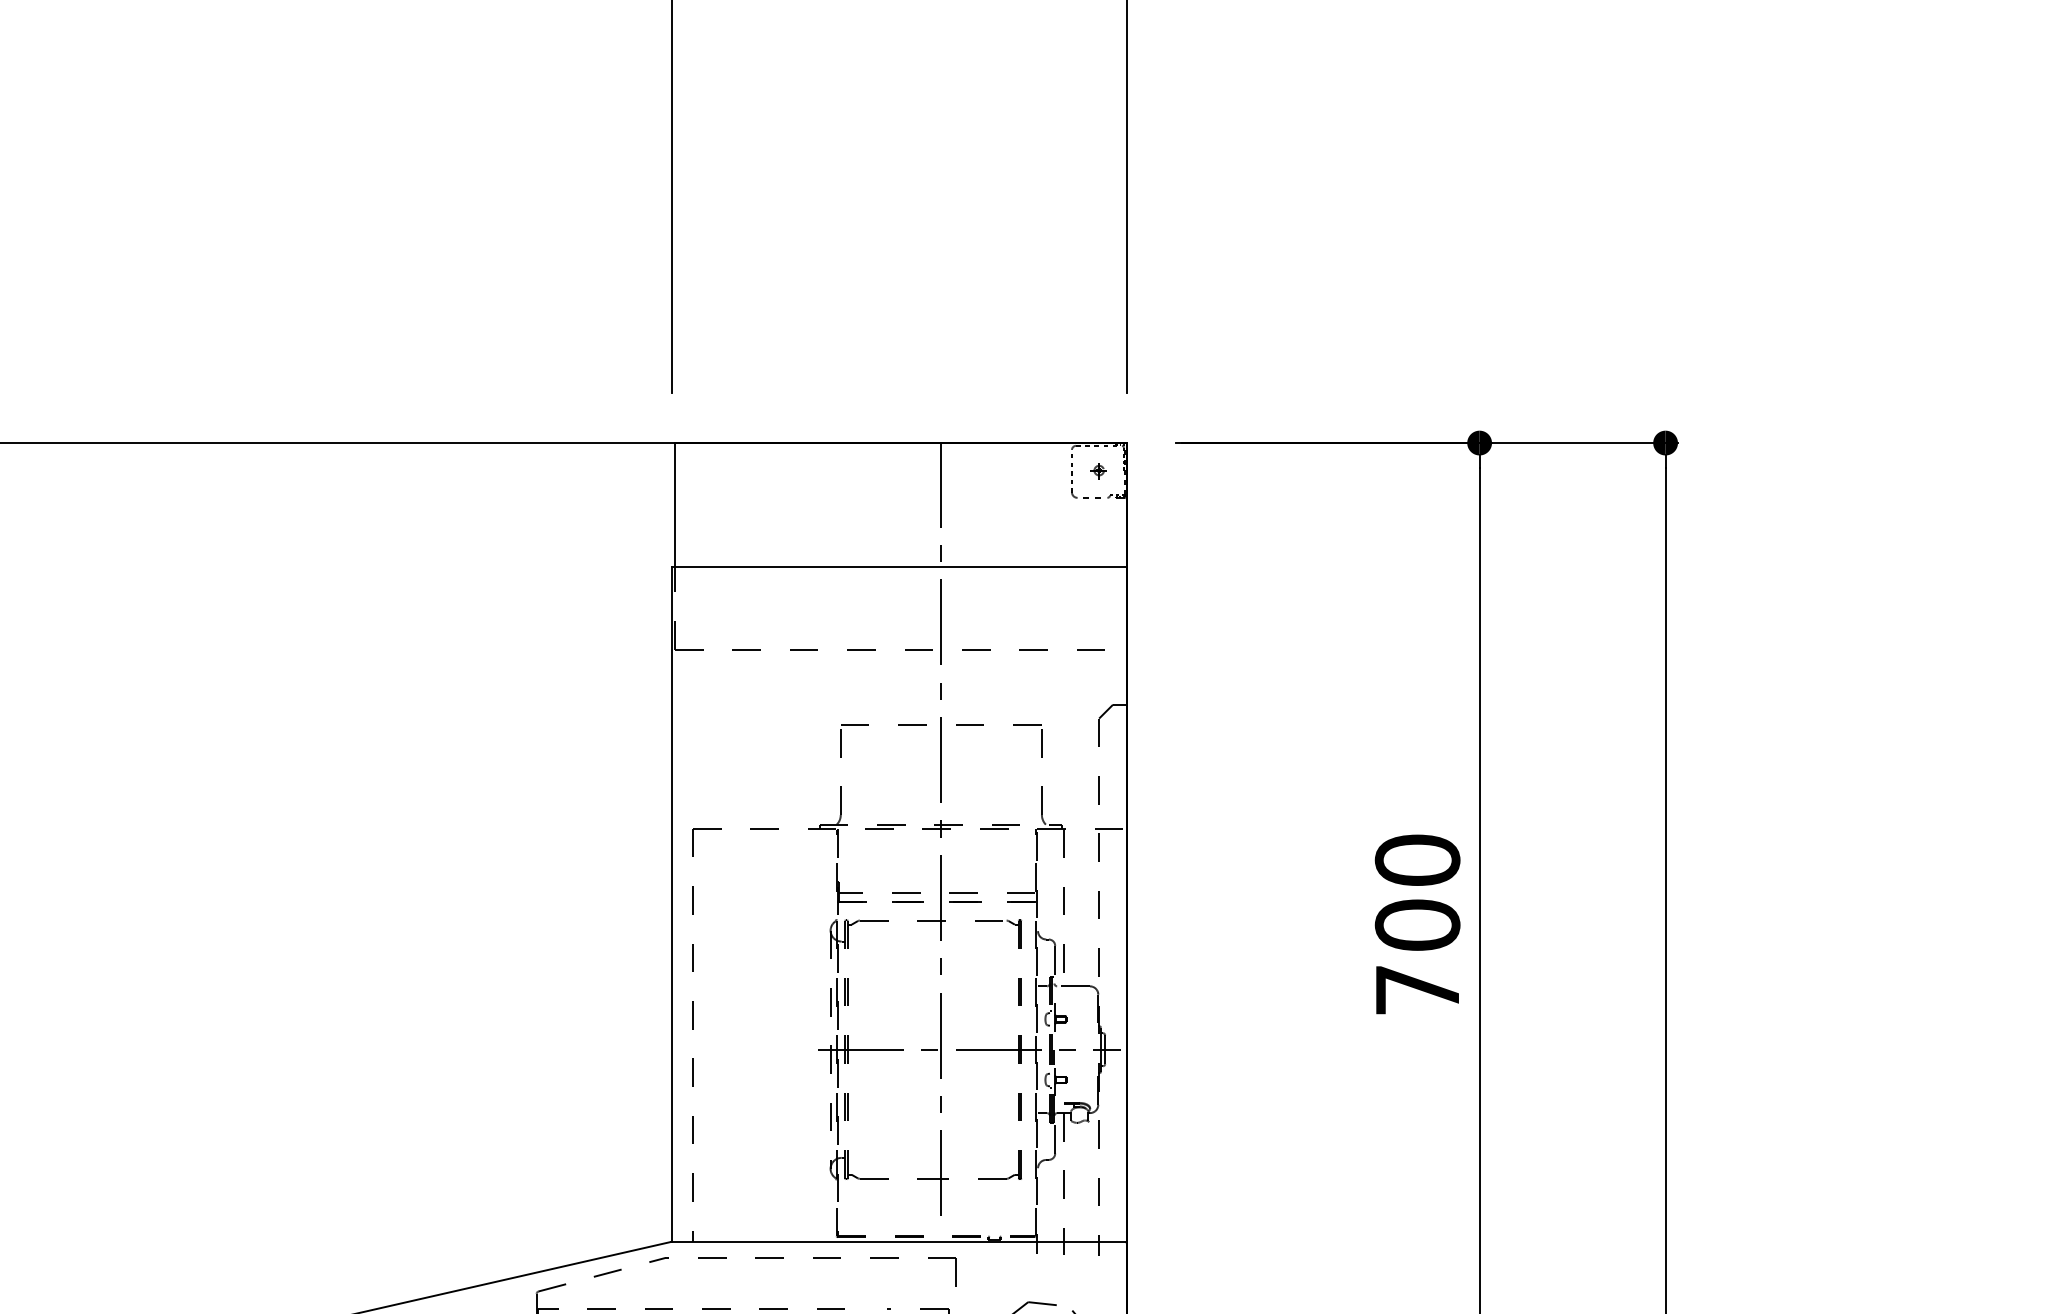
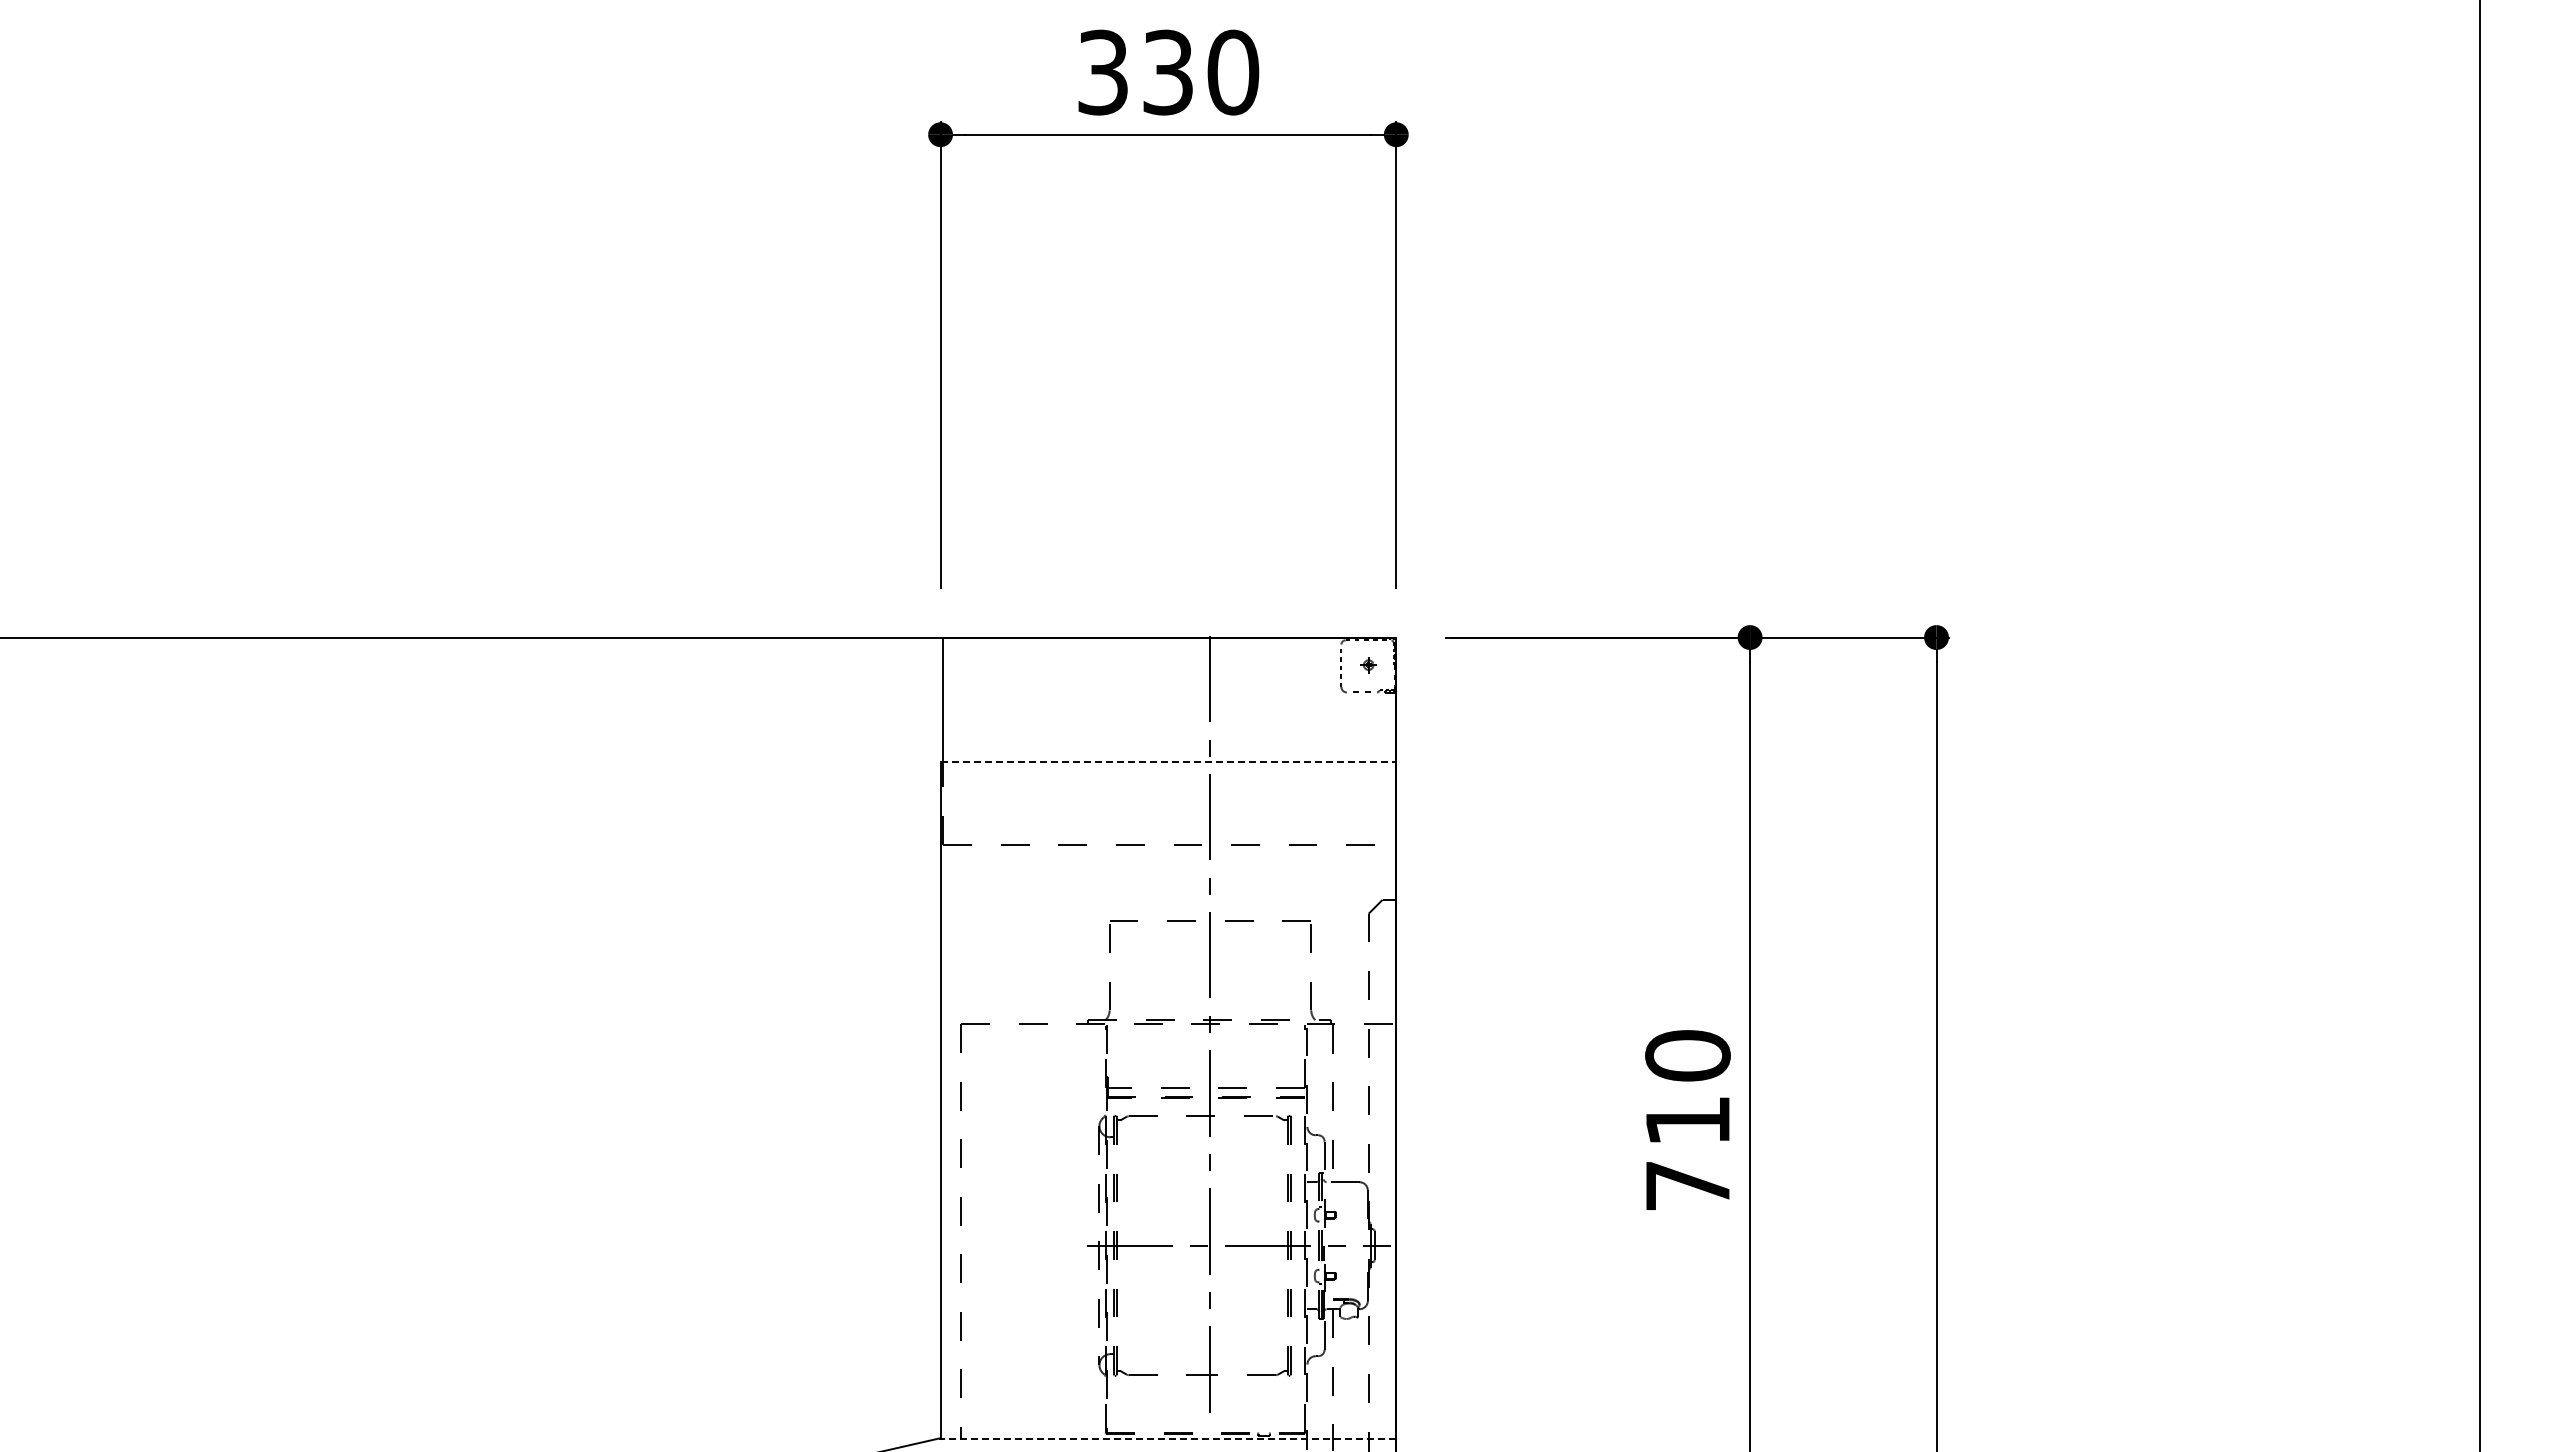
line: (899, 566) -> (1168, 761), solid -> dashed
text: (1417, 924) -> (1687, 1120), 700 -> 710
line: (898, 1242) -> (1167, 1438), solid -> dashed

